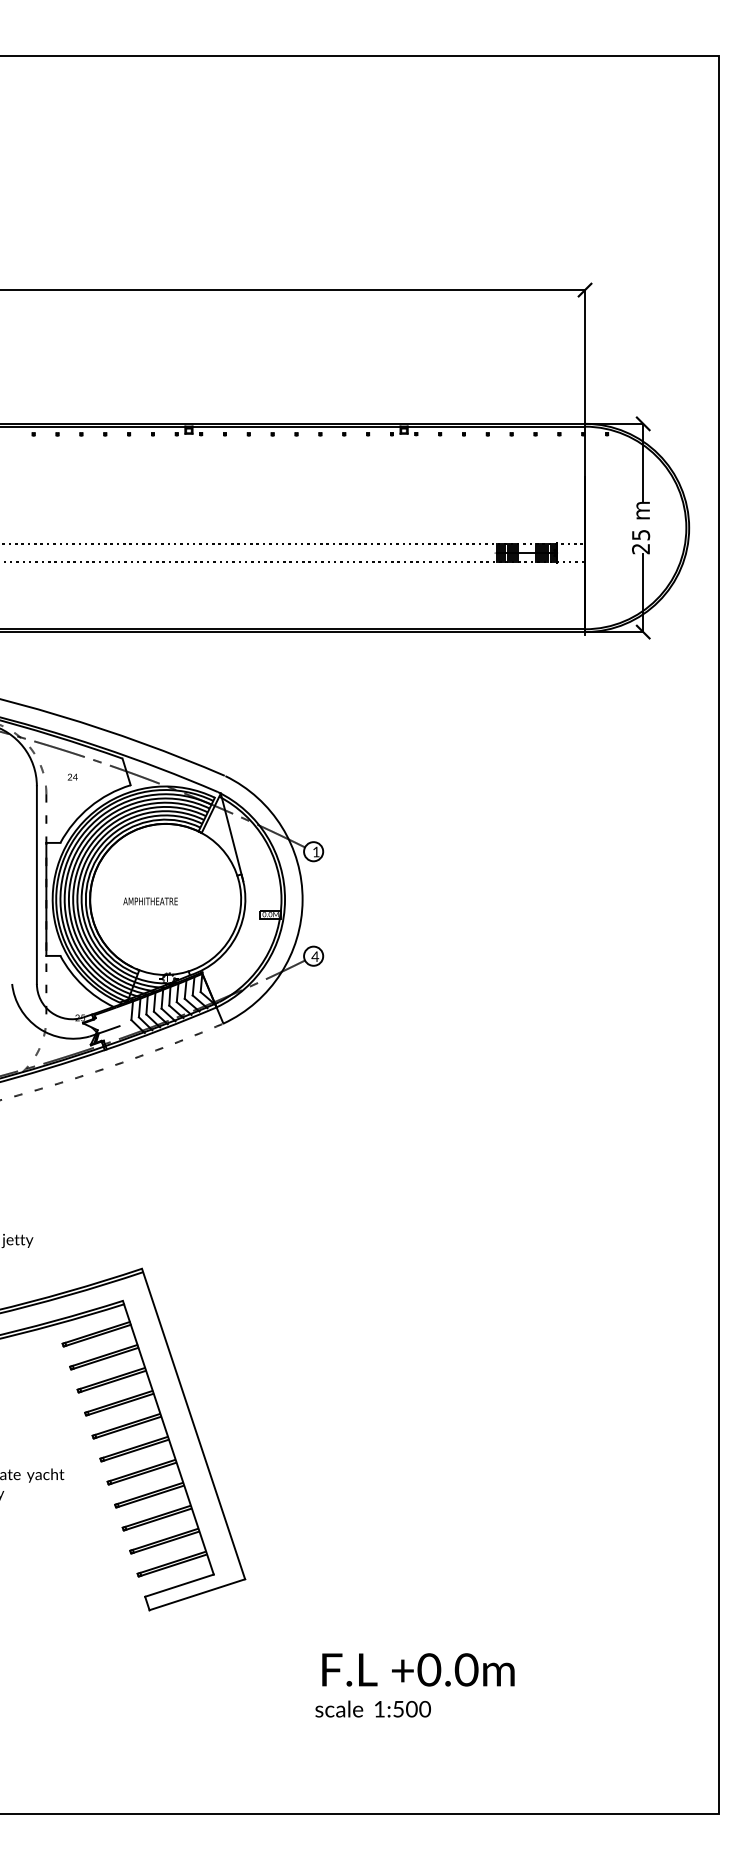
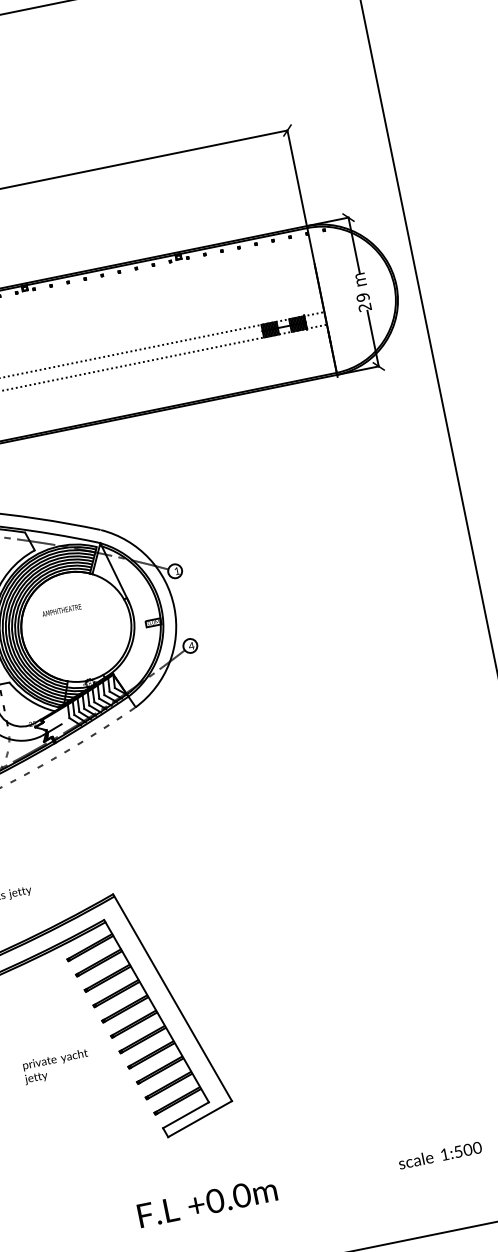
text: (640, 534) -> (362, 297), 25 -> 29
text: (150, 901) -> (61, 610), moved
text: (418, 1669) -> (207, 1202), moved
text: (372, 1708) -> (439, 1155), moved

